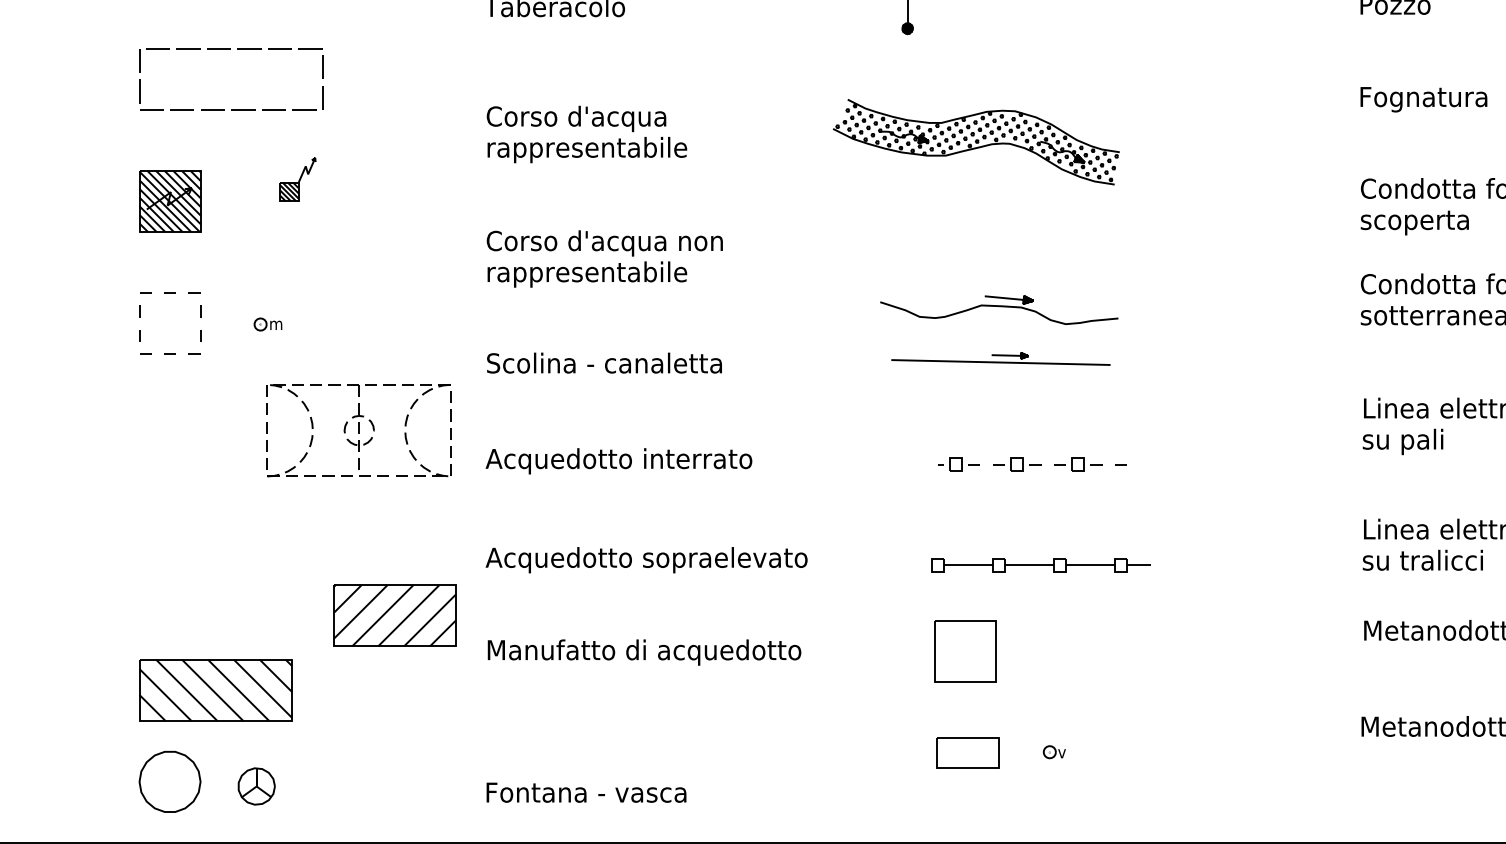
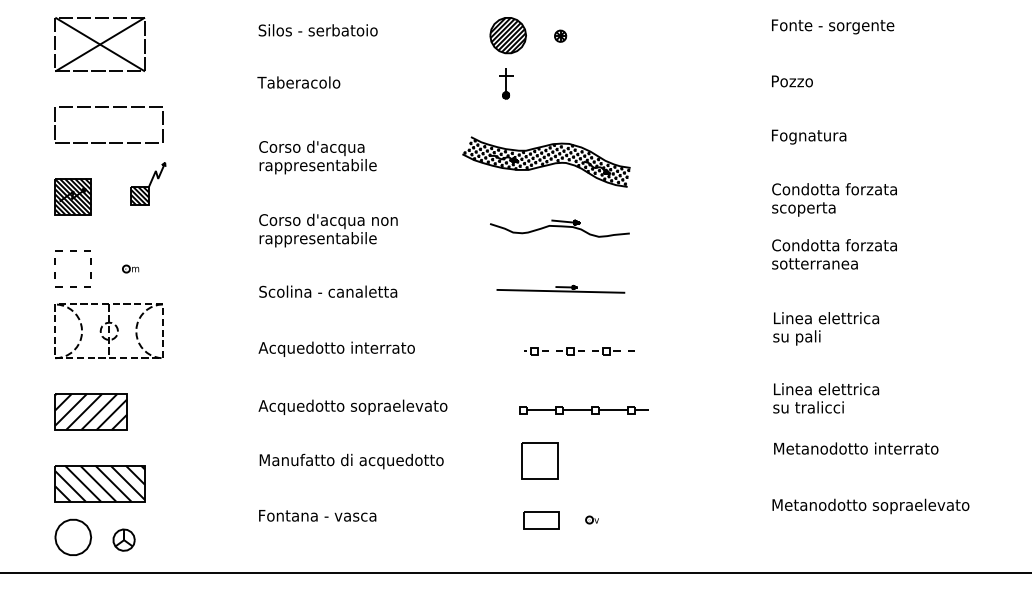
part: (298, 178) -> (148, 183), size x1.67
part: (998, 309) -> (559, 228), moved
part: (357, 429) -> (108, 330), moved
part: (393, 614) -> (90, 411), moved
text: (586, 792) -> (317, 515), moved

